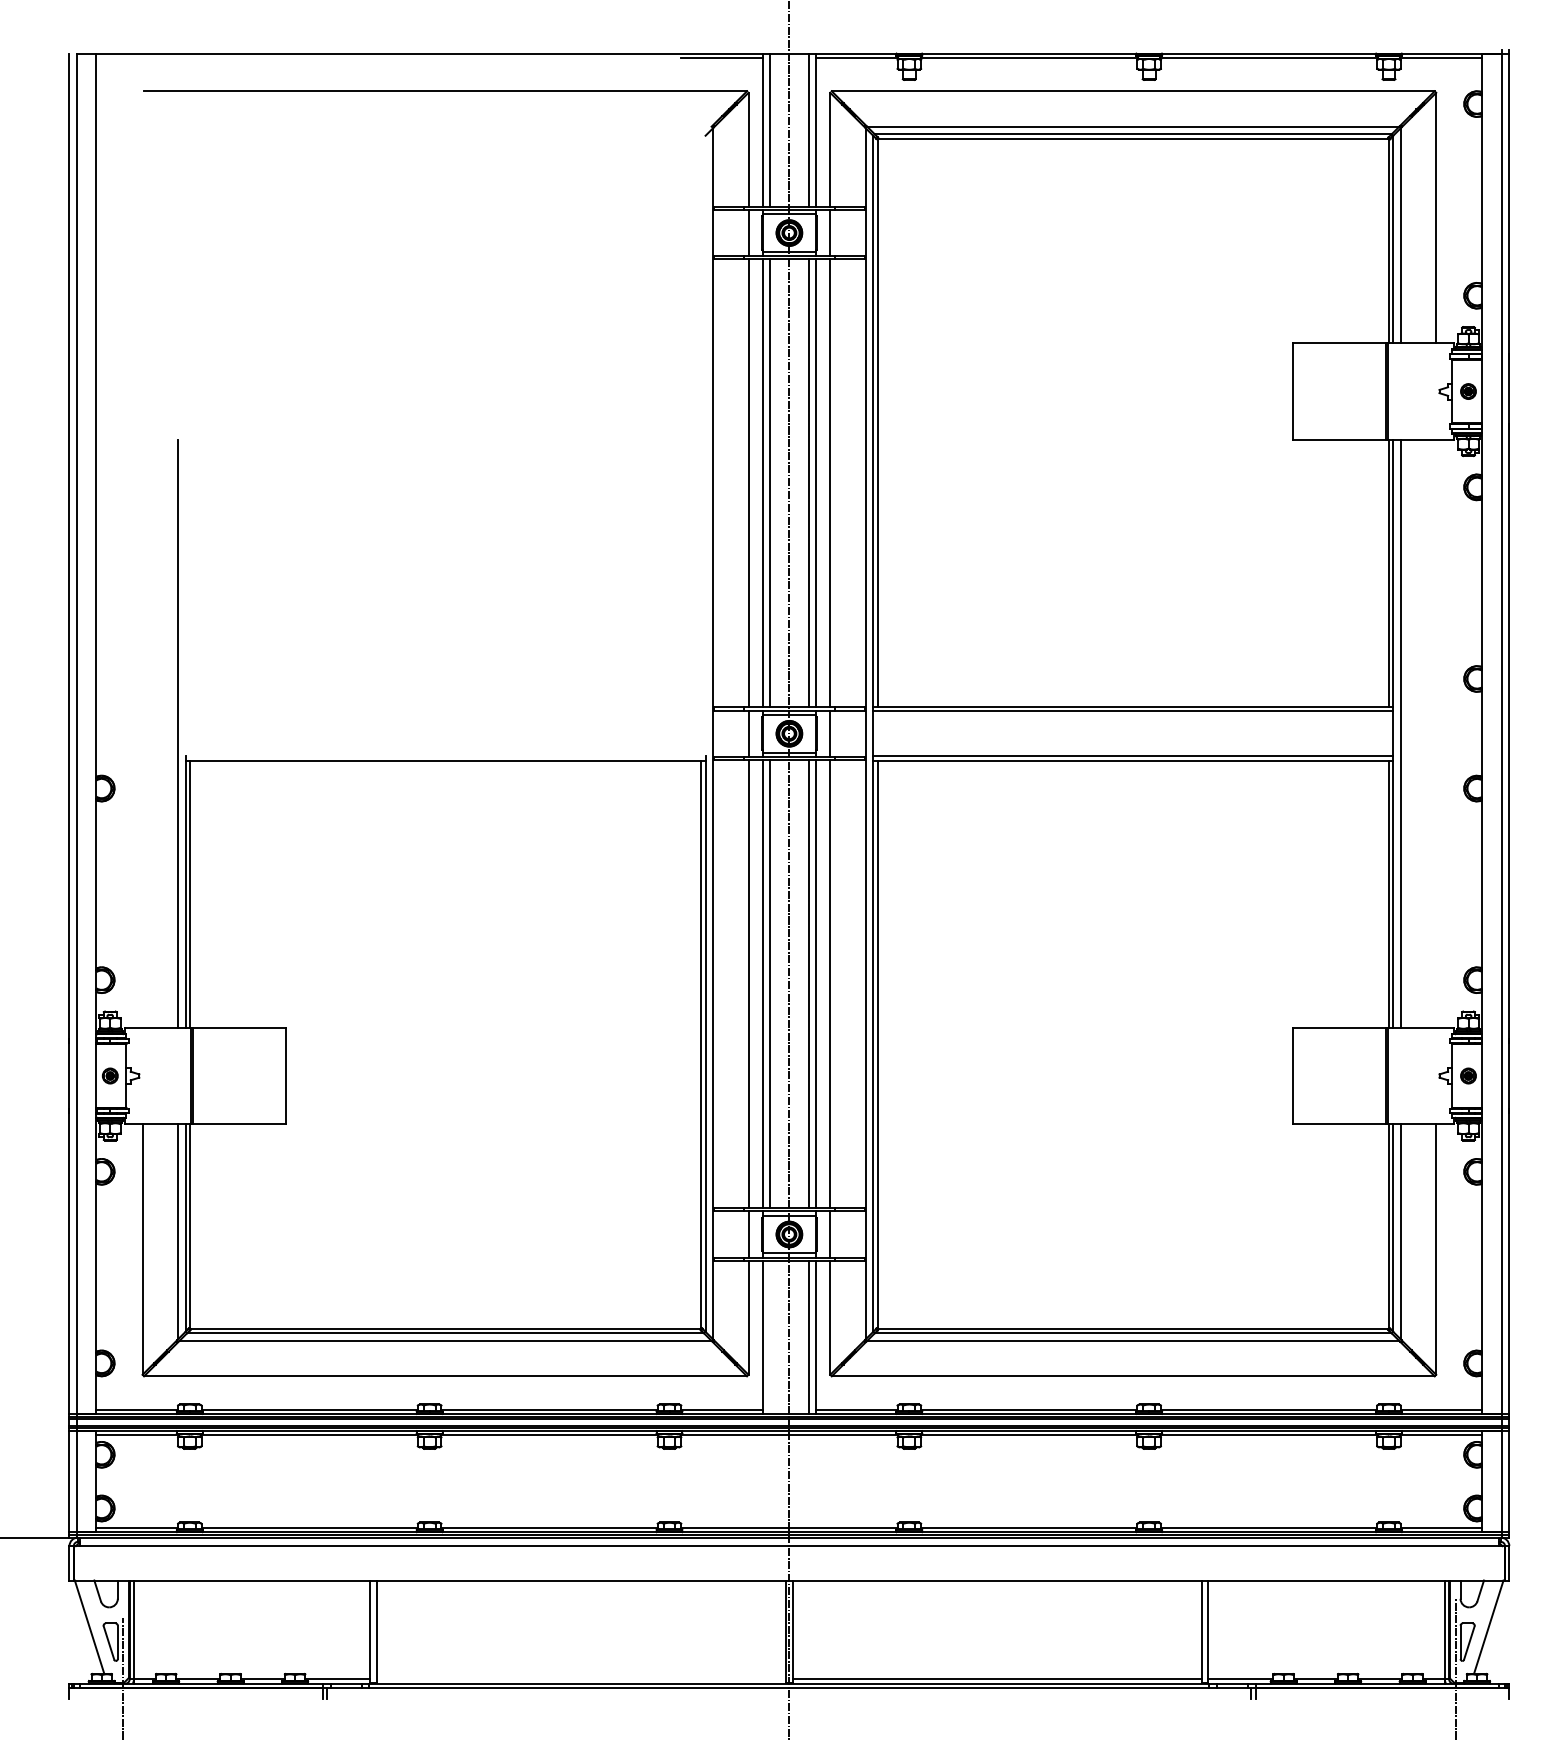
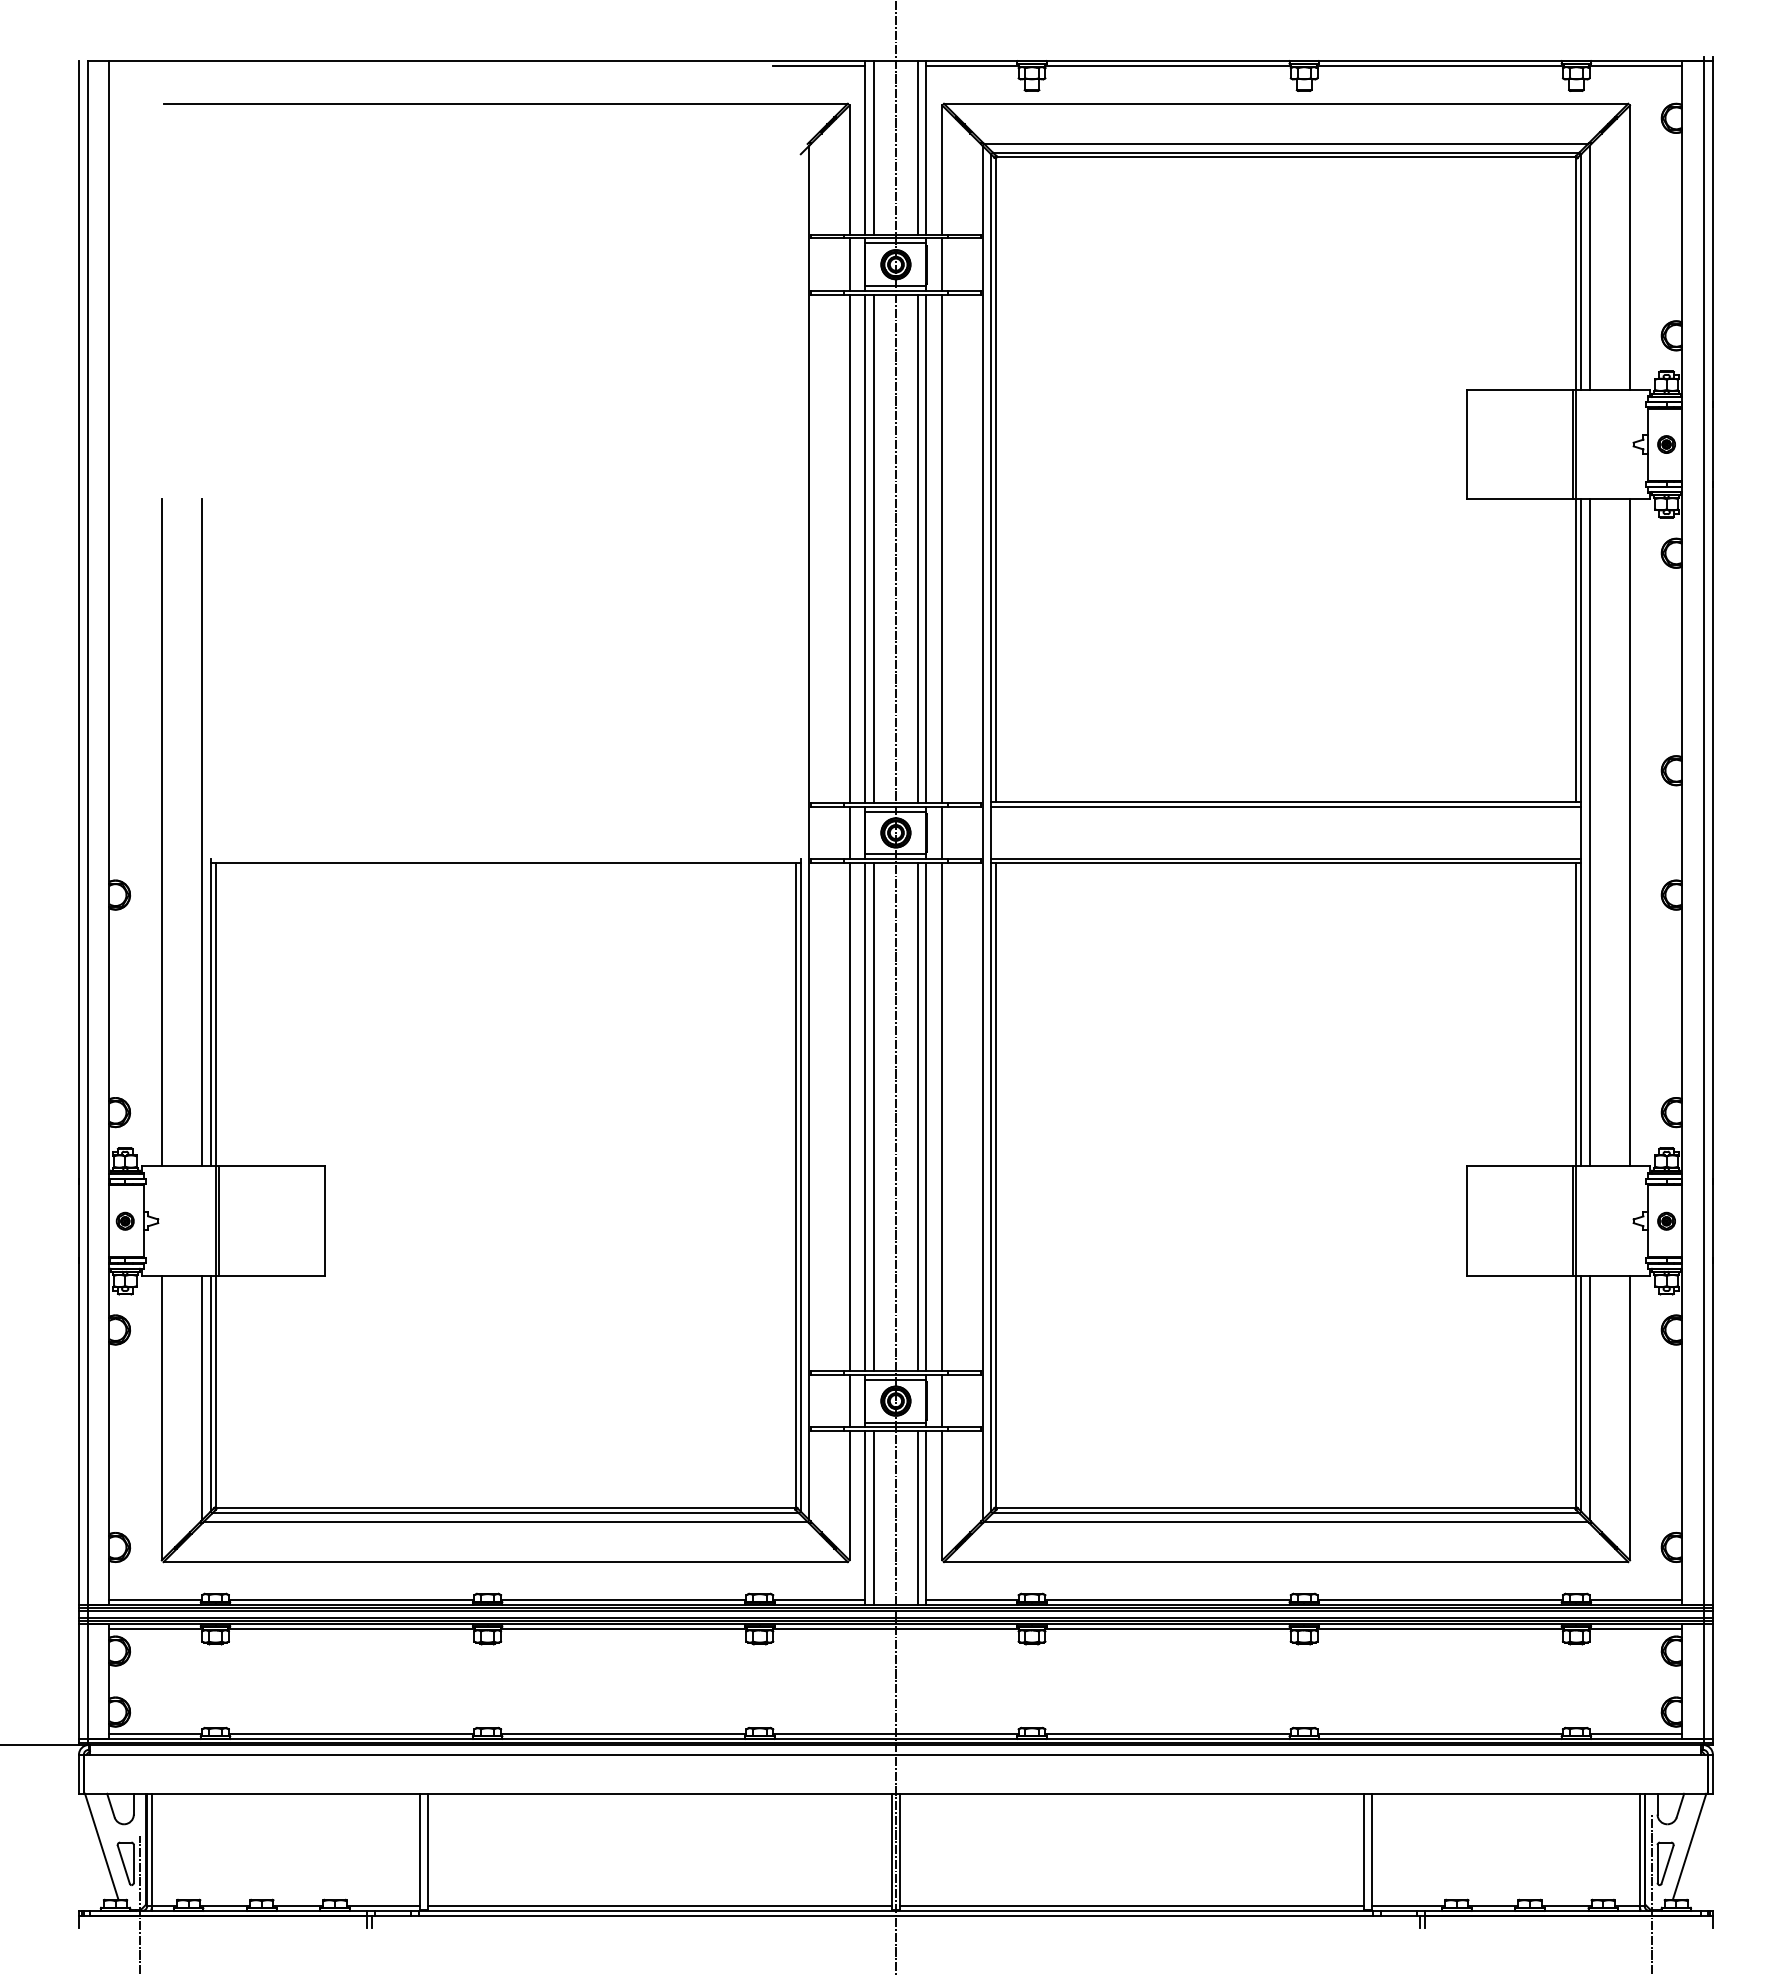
line: (142, 733) -> (161, 832), added
line: (1436, 733) -> (1630, 832), added
line: (770, 1337) -> (874, 1517), added
line: (581, 1678) -> (659, 1905), added

